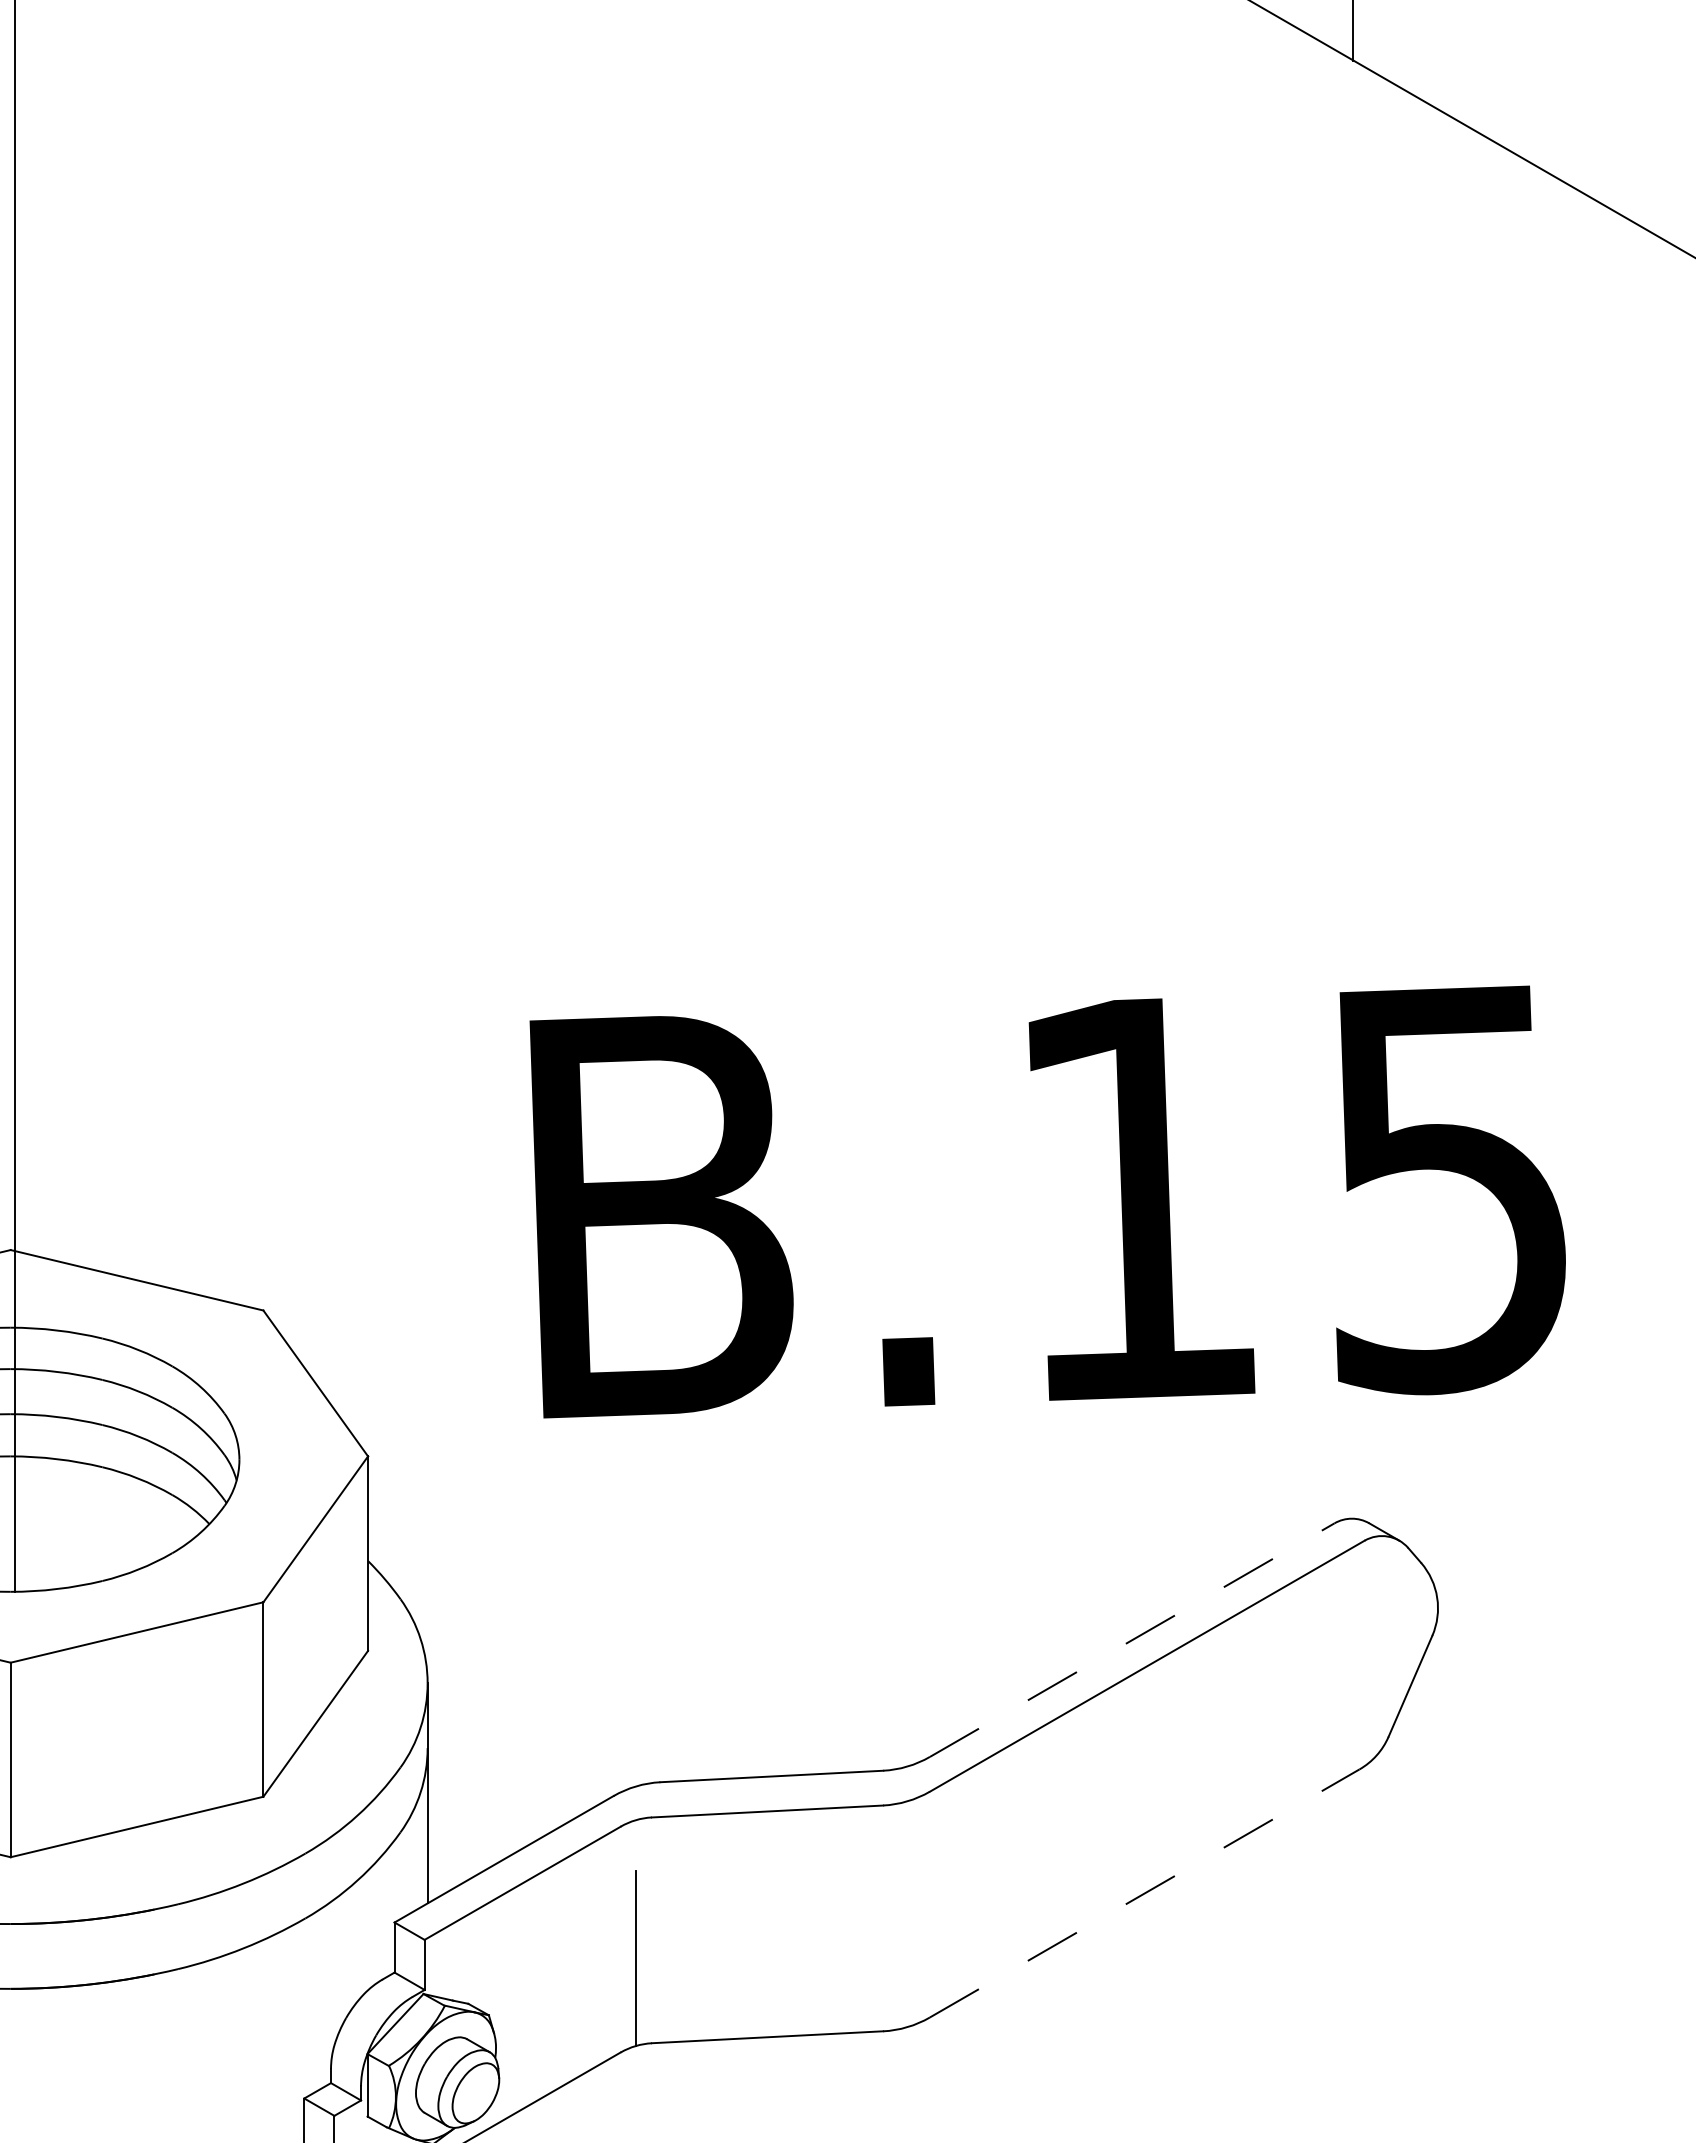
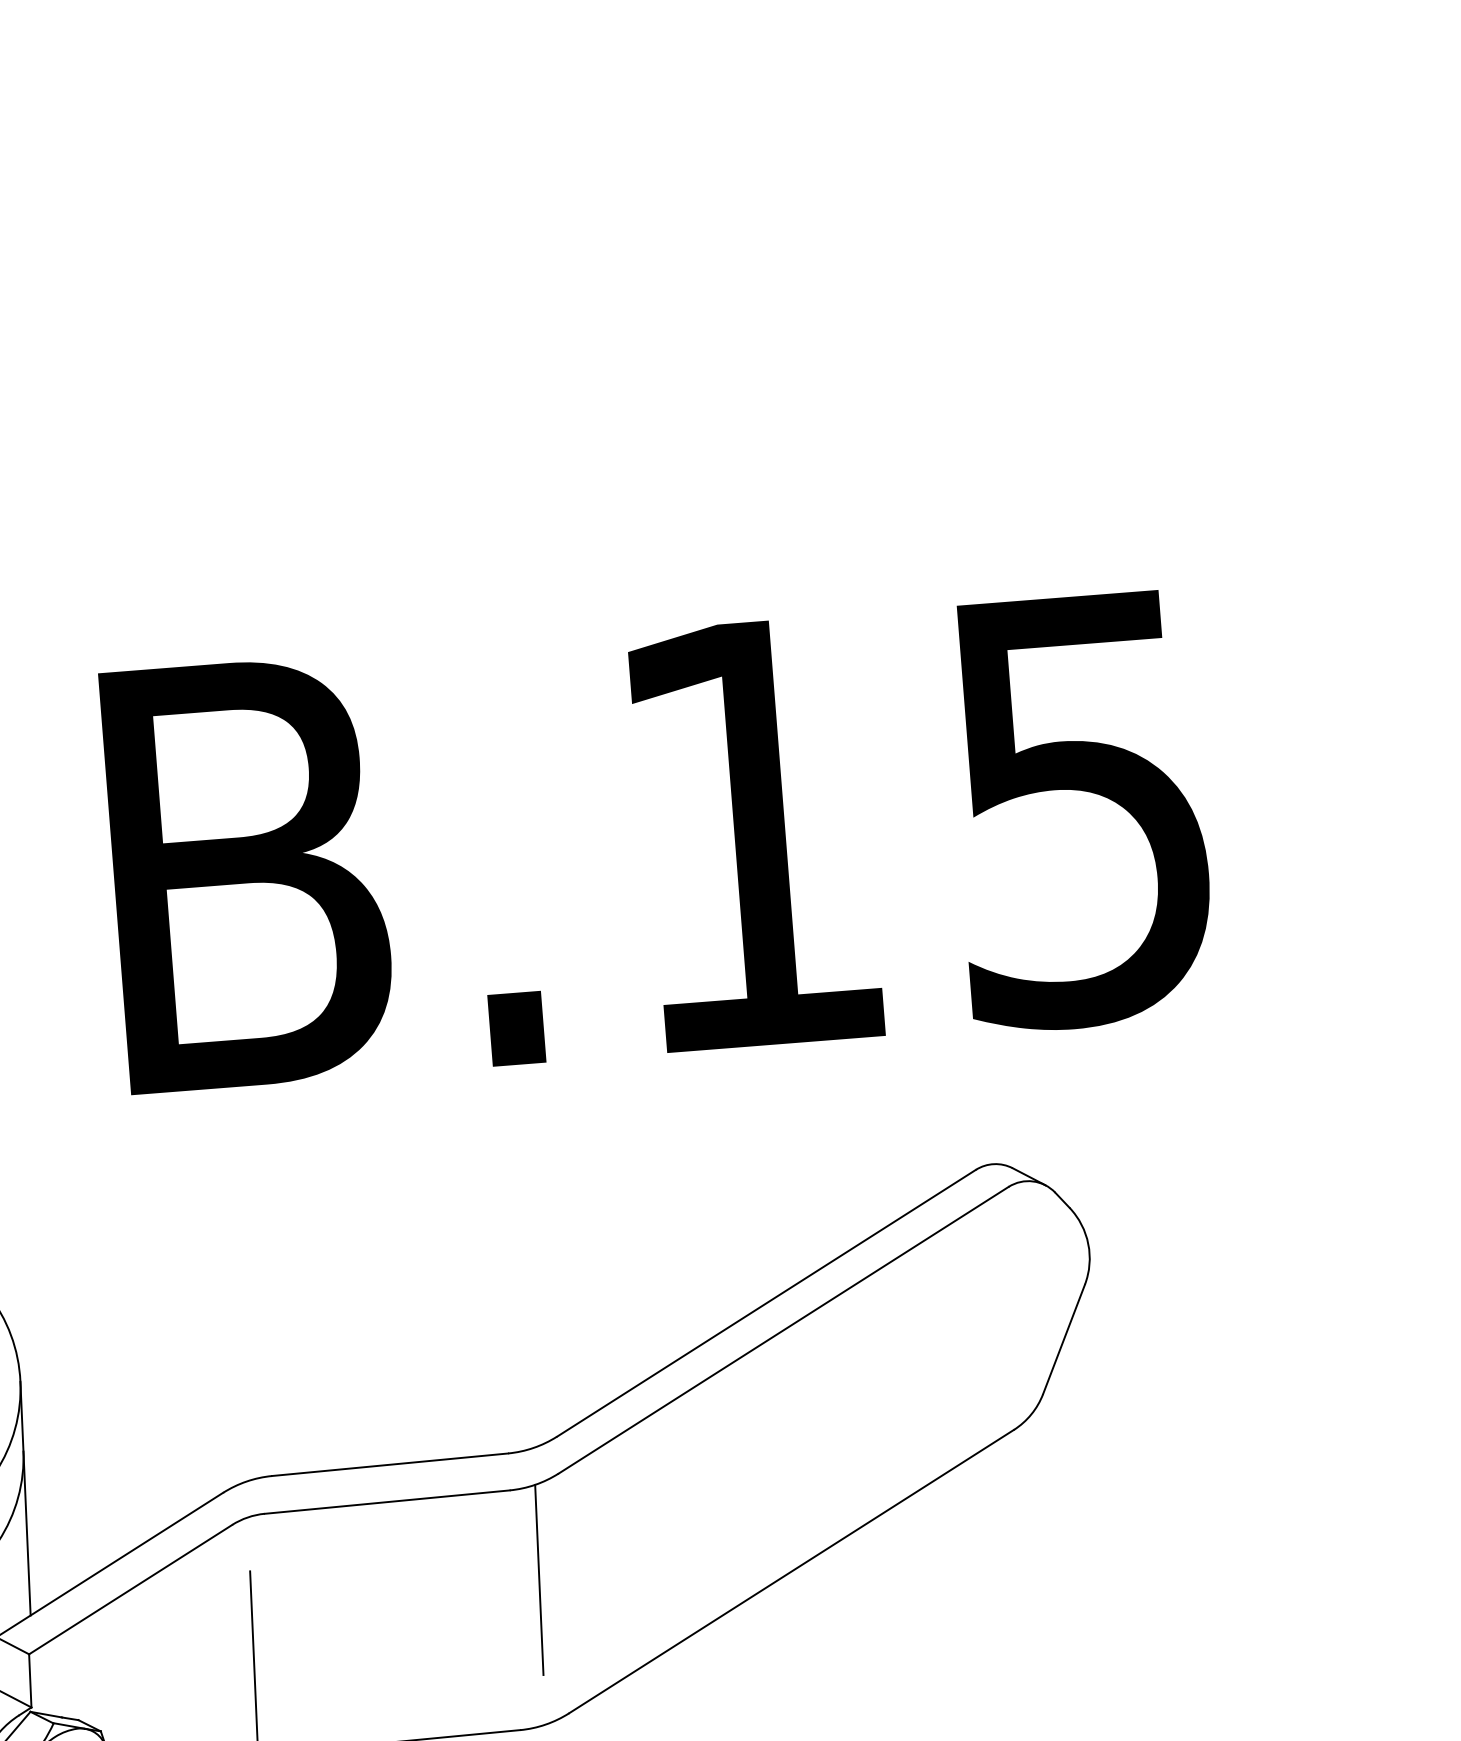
line: (1132, 1640) -> (766, 1303), dashed -> solid
line: (907, 1890) -> (539, 1579), added
line: (1145, 1893) -> (792, 1571), dashed -> solid

